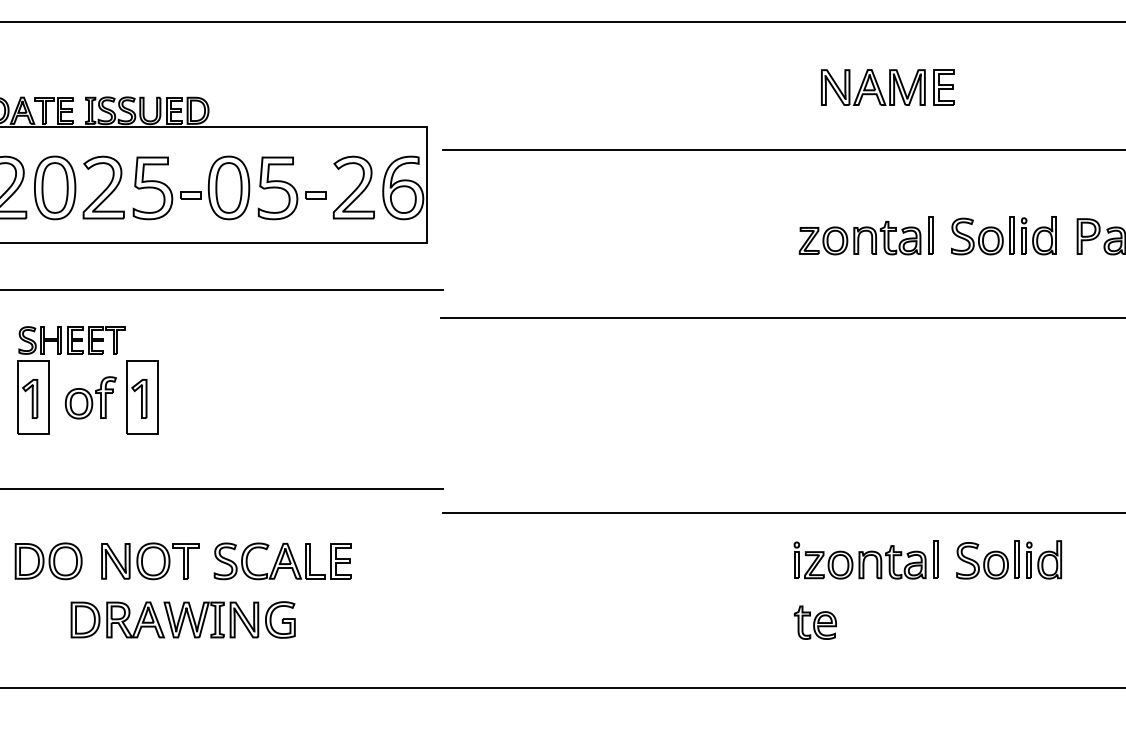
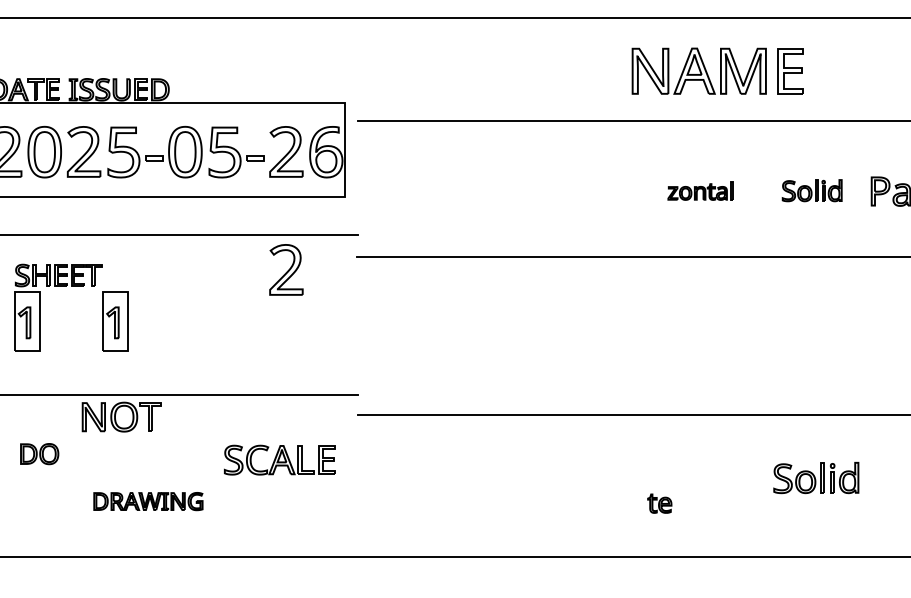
part: (888, 86) -> (718, 70), size x1.6
part: (865, 235) -> (700, 190), size x0.6
part: (1004, 235) -> (812, 190), size x0.7
part: (354, 333) -> (286, 269), added
part: (90, 397) -> (73, 321), removed
part: (1009, 559) -> (816, 477), moved
part: (48, 560) -> (39, 453), size x0.7
part: (150, 560) -> (121, 416), moved
part: (282, 560) -> (279, 459), moved
part: (865, 560) -> (700, 453), removed
part: (183, 619) -> (148, 501), size x0.6
part: (815, 622) -> (659, 503), size x0.7

